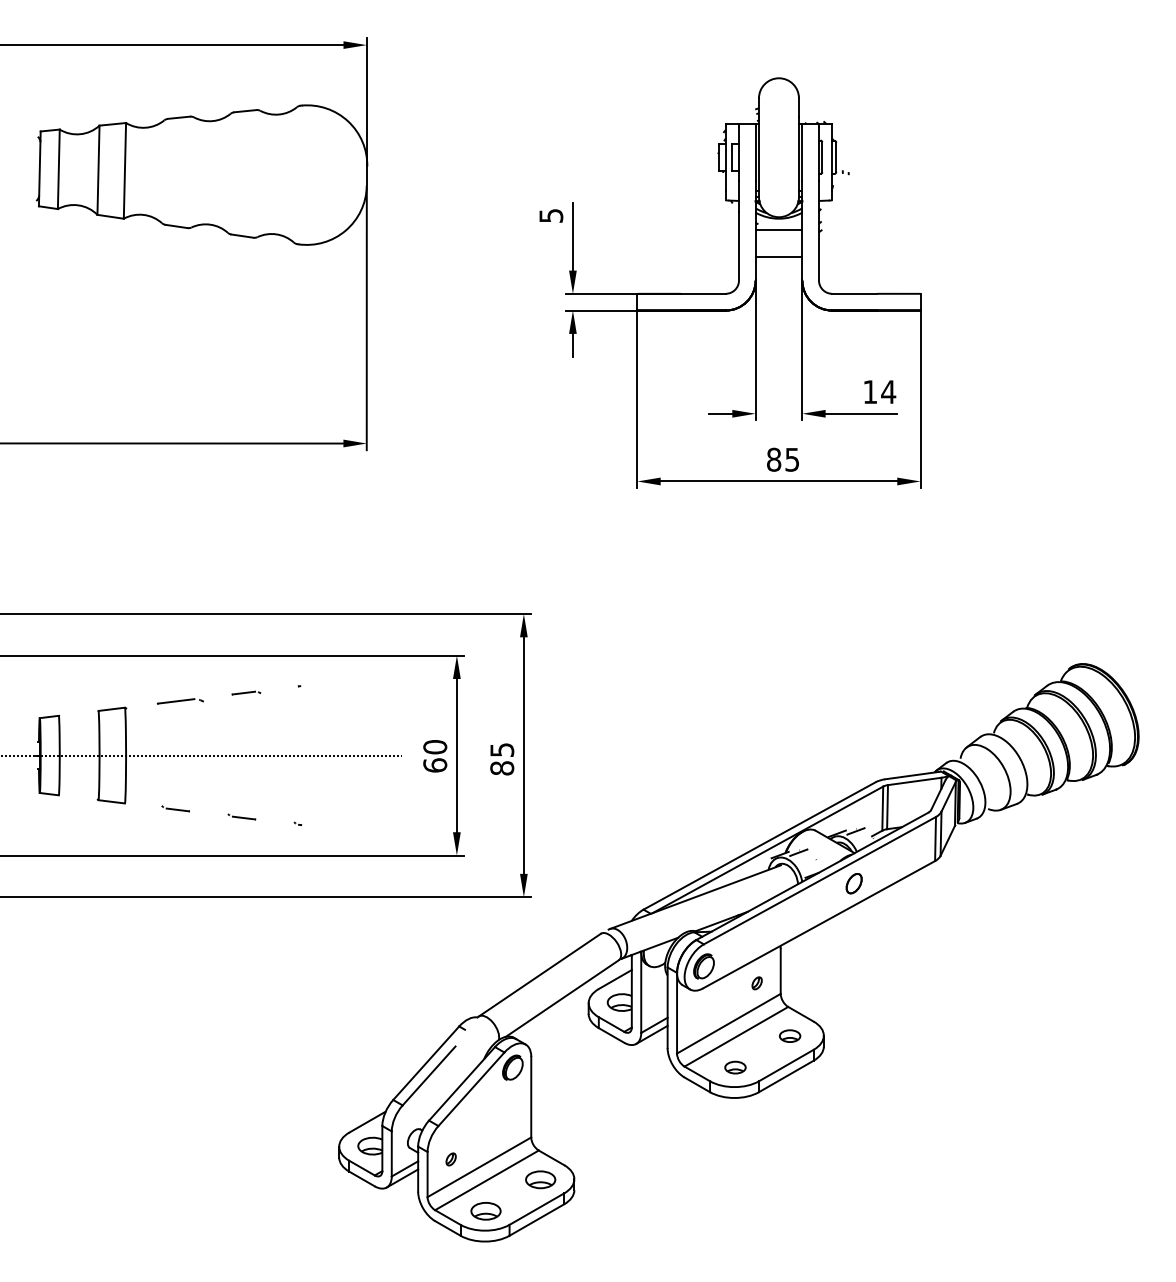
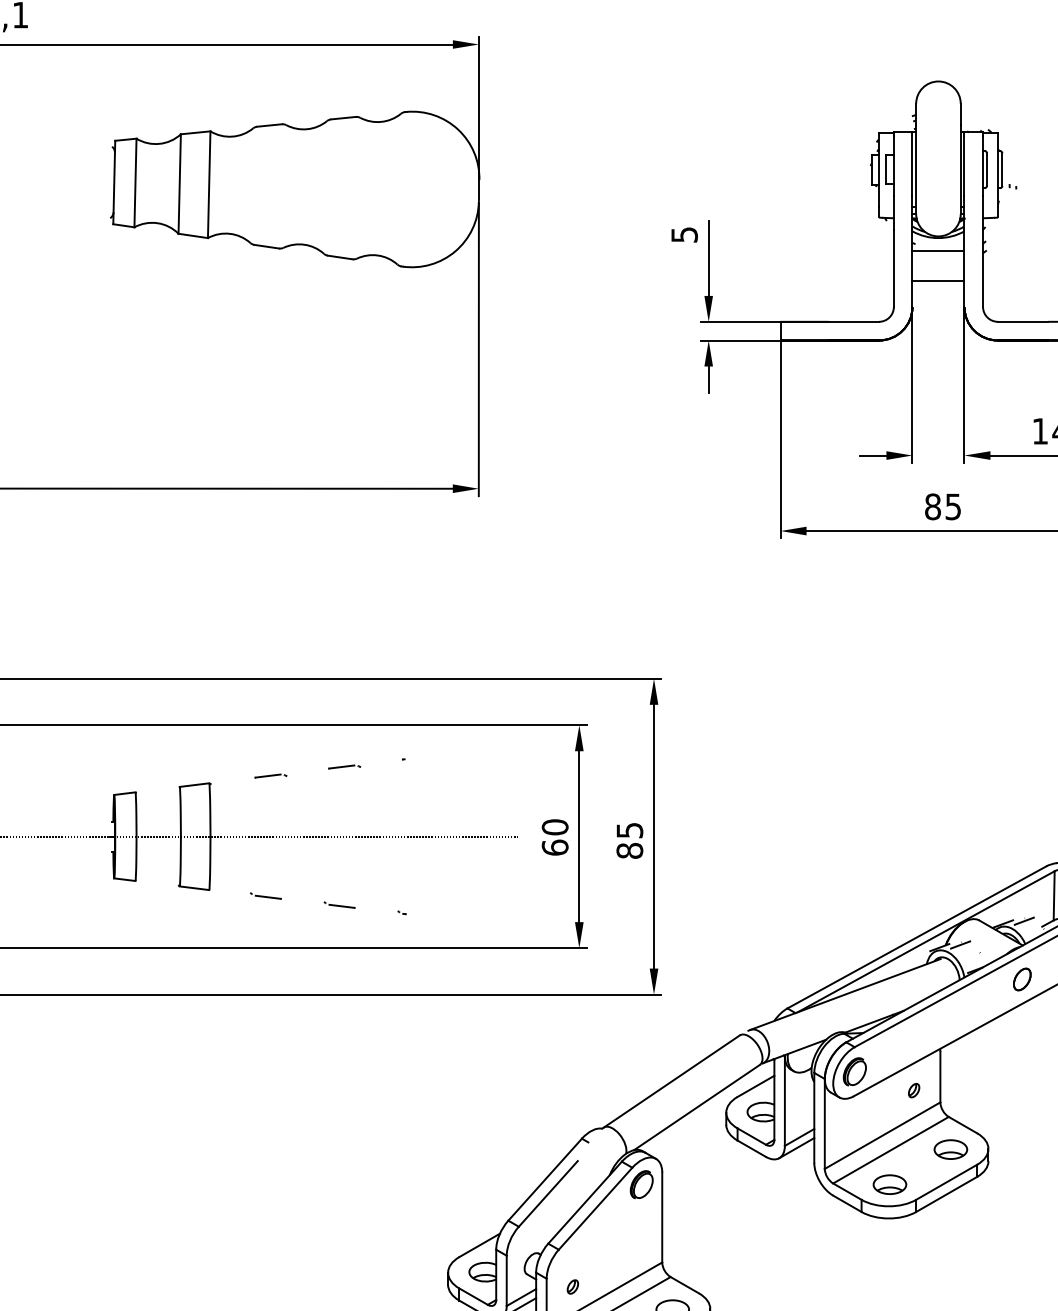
part: (179, 700) -> (270, 775), size x0.62
part: (789, 1035) -> (950, 1148), size x1.43
part: (735, 1067) -> (889, 1184), size x1.43

